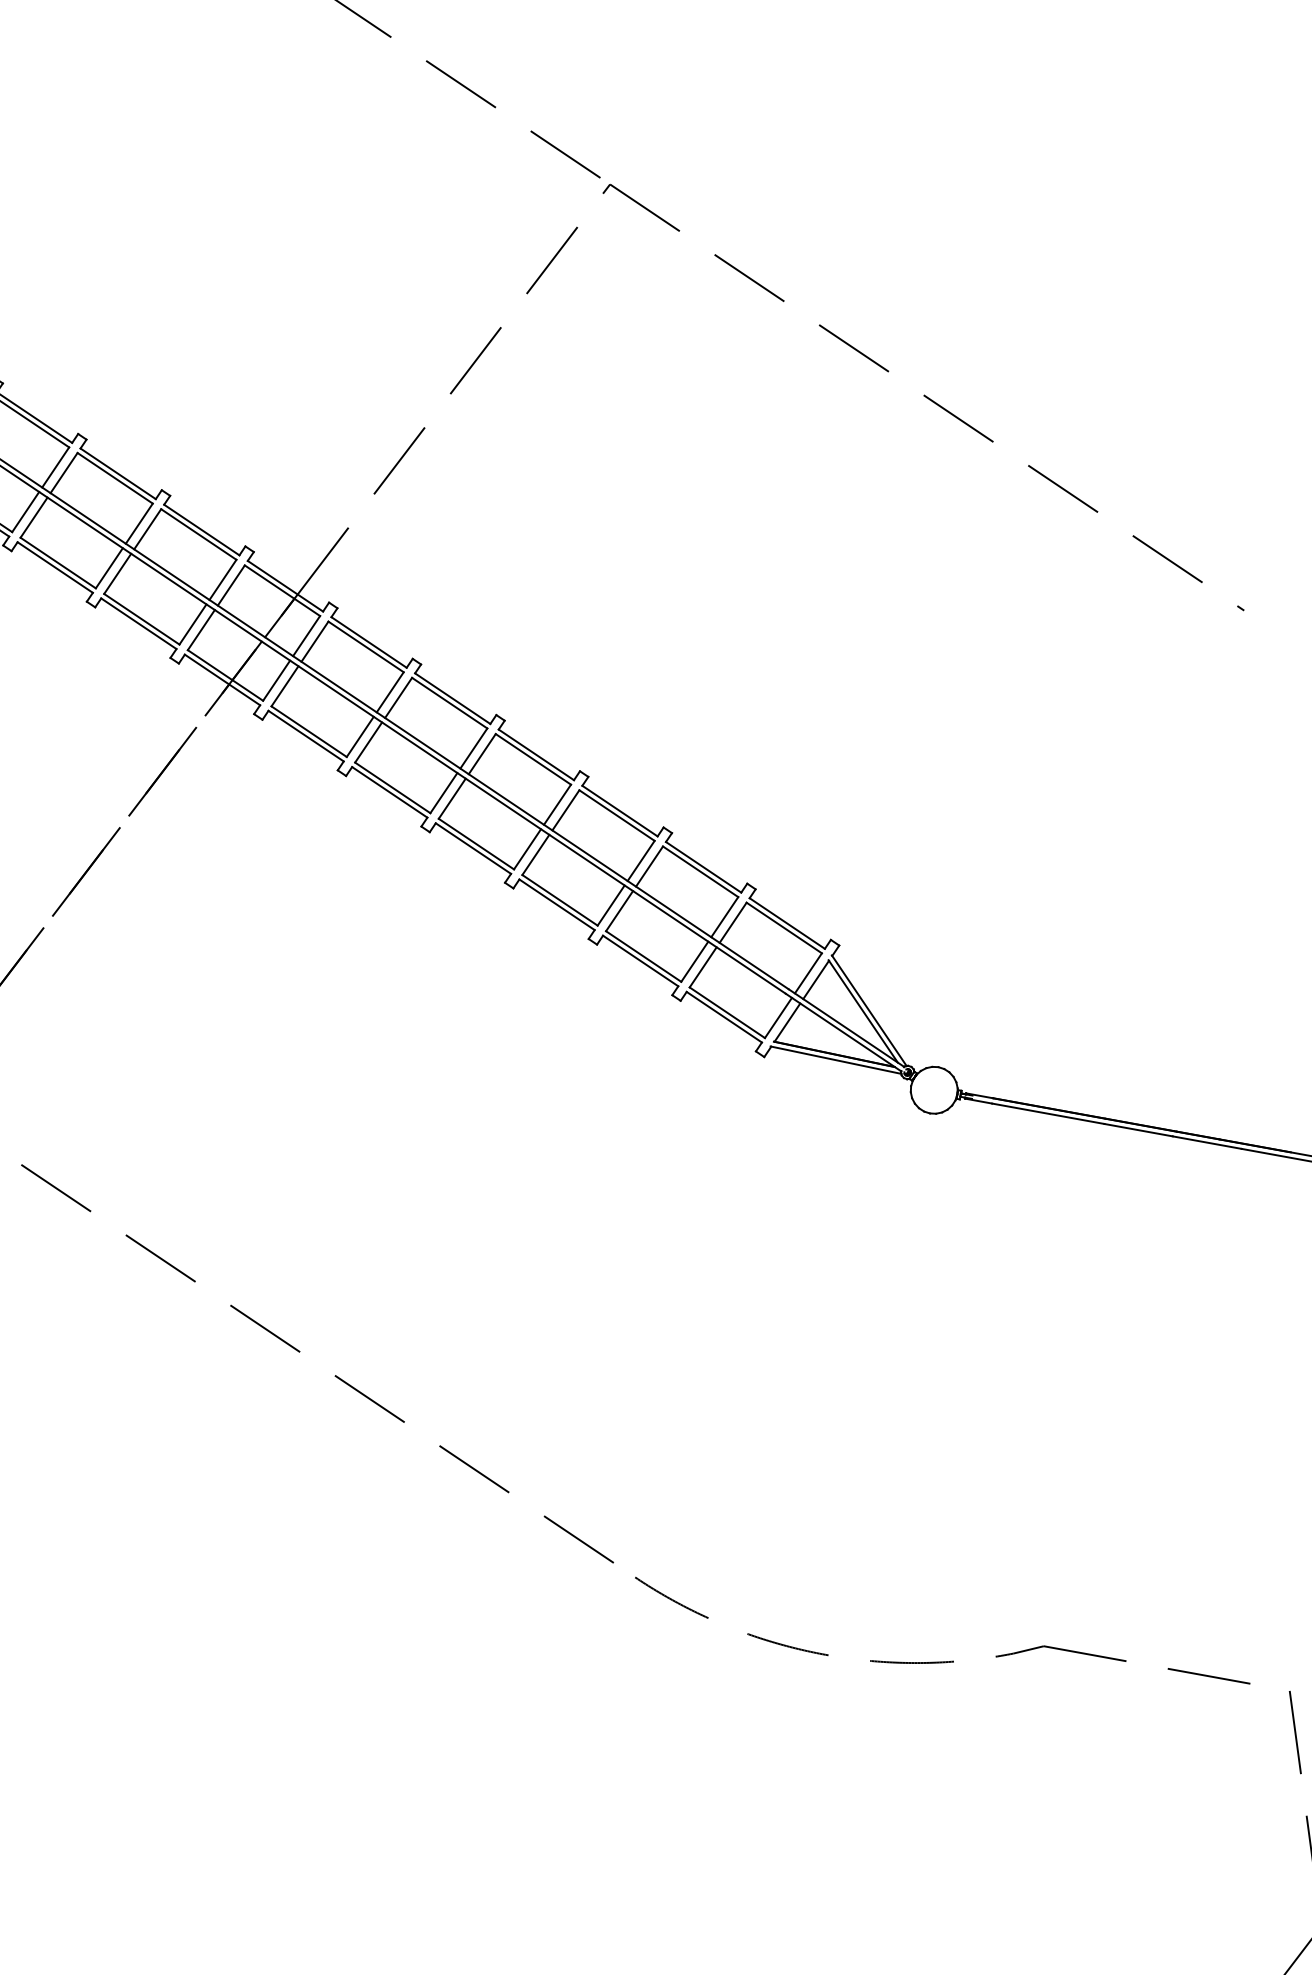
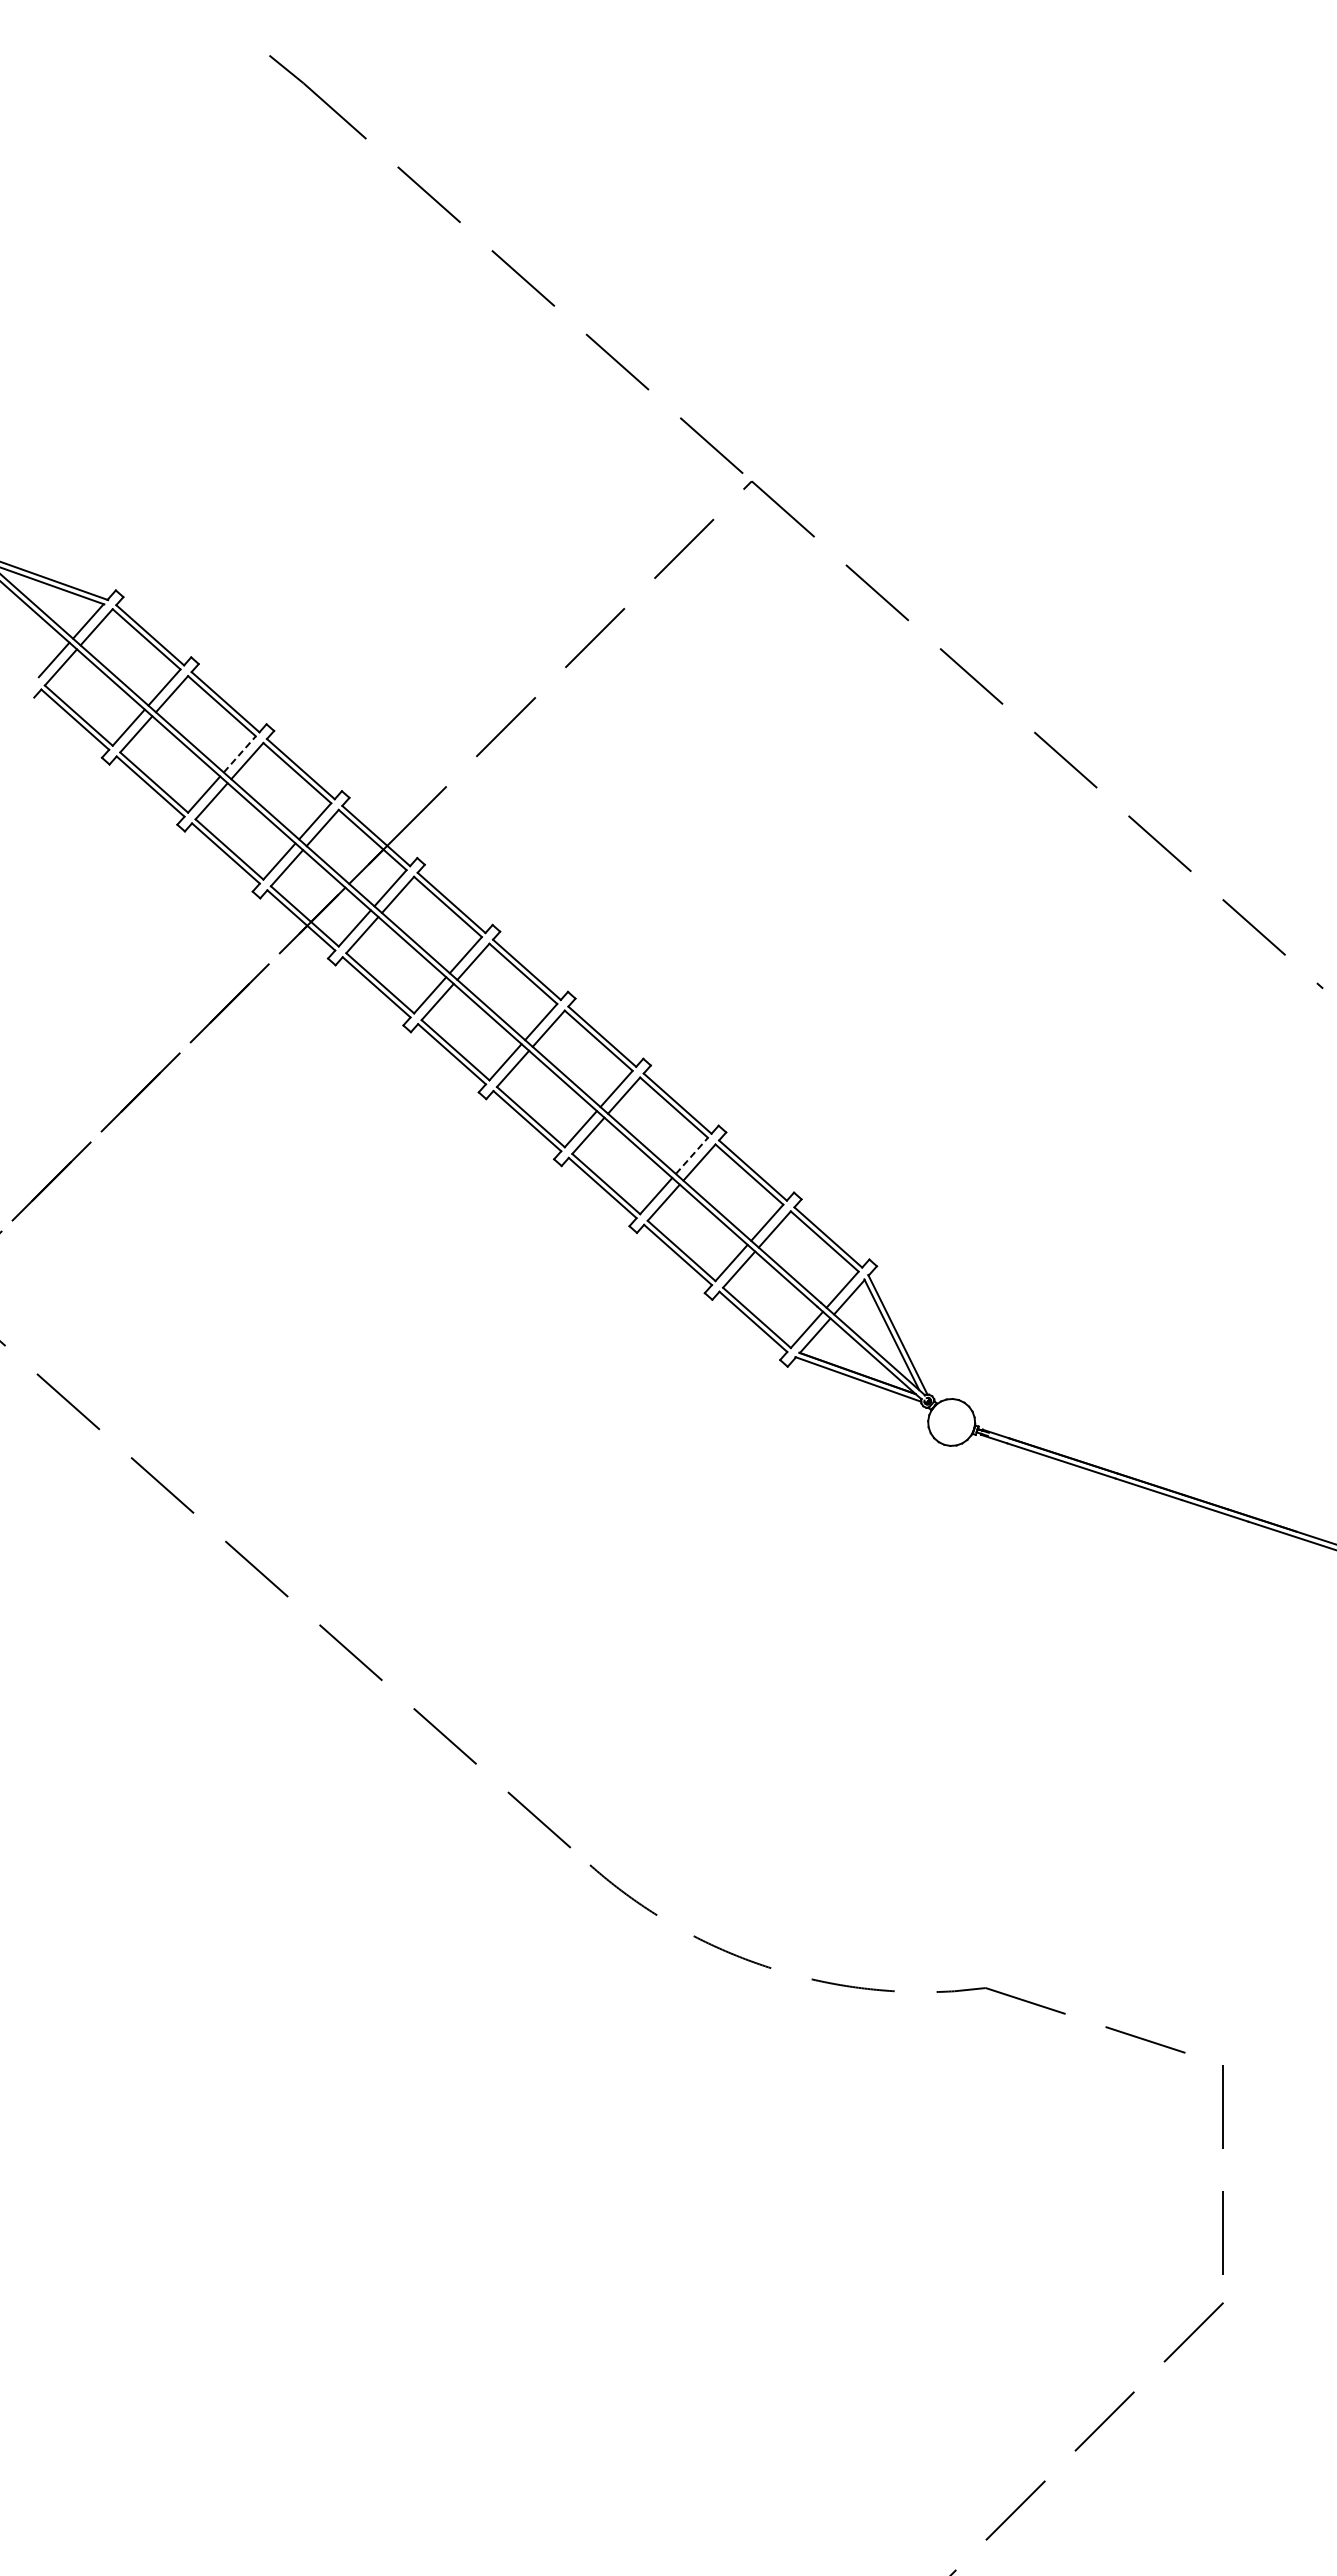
line: (140, 523) -> (240, 754), solid -> dashed
line: (641, 860) -> (692, 1155), solid -> dashed

